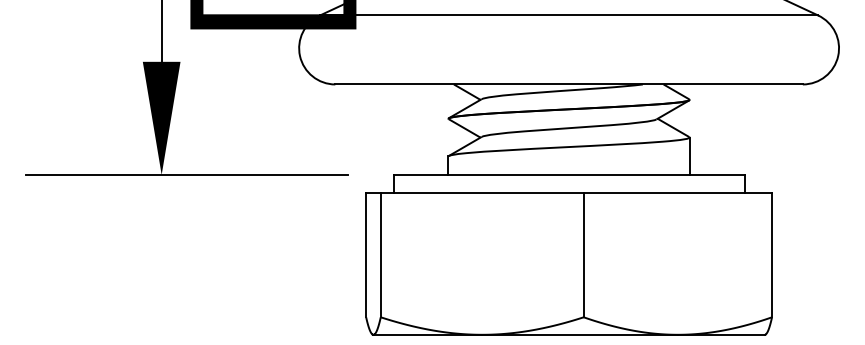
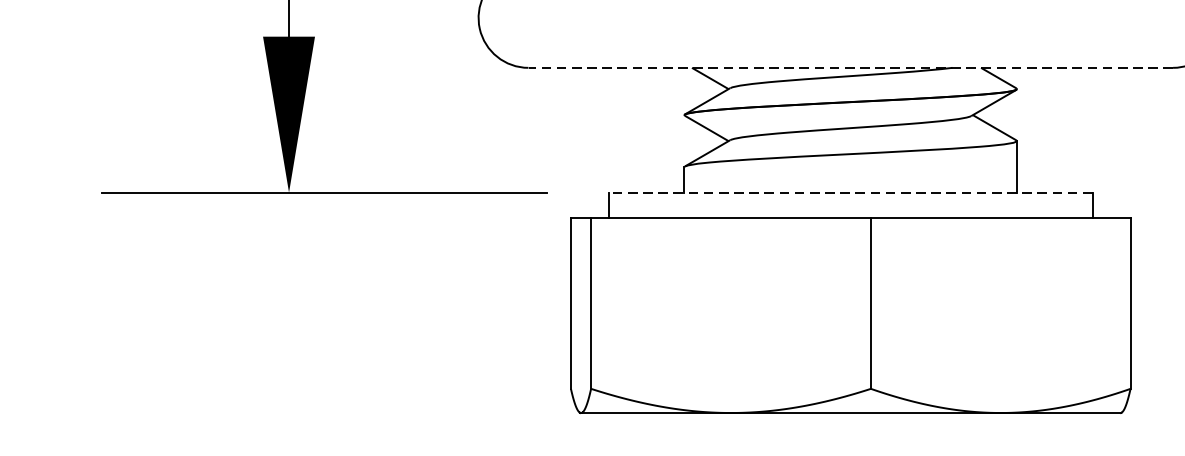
line: (569, 84) -> (851, 67), solid -> dashed
line: (568, 174) -> (849, 191), solid -> dashed

